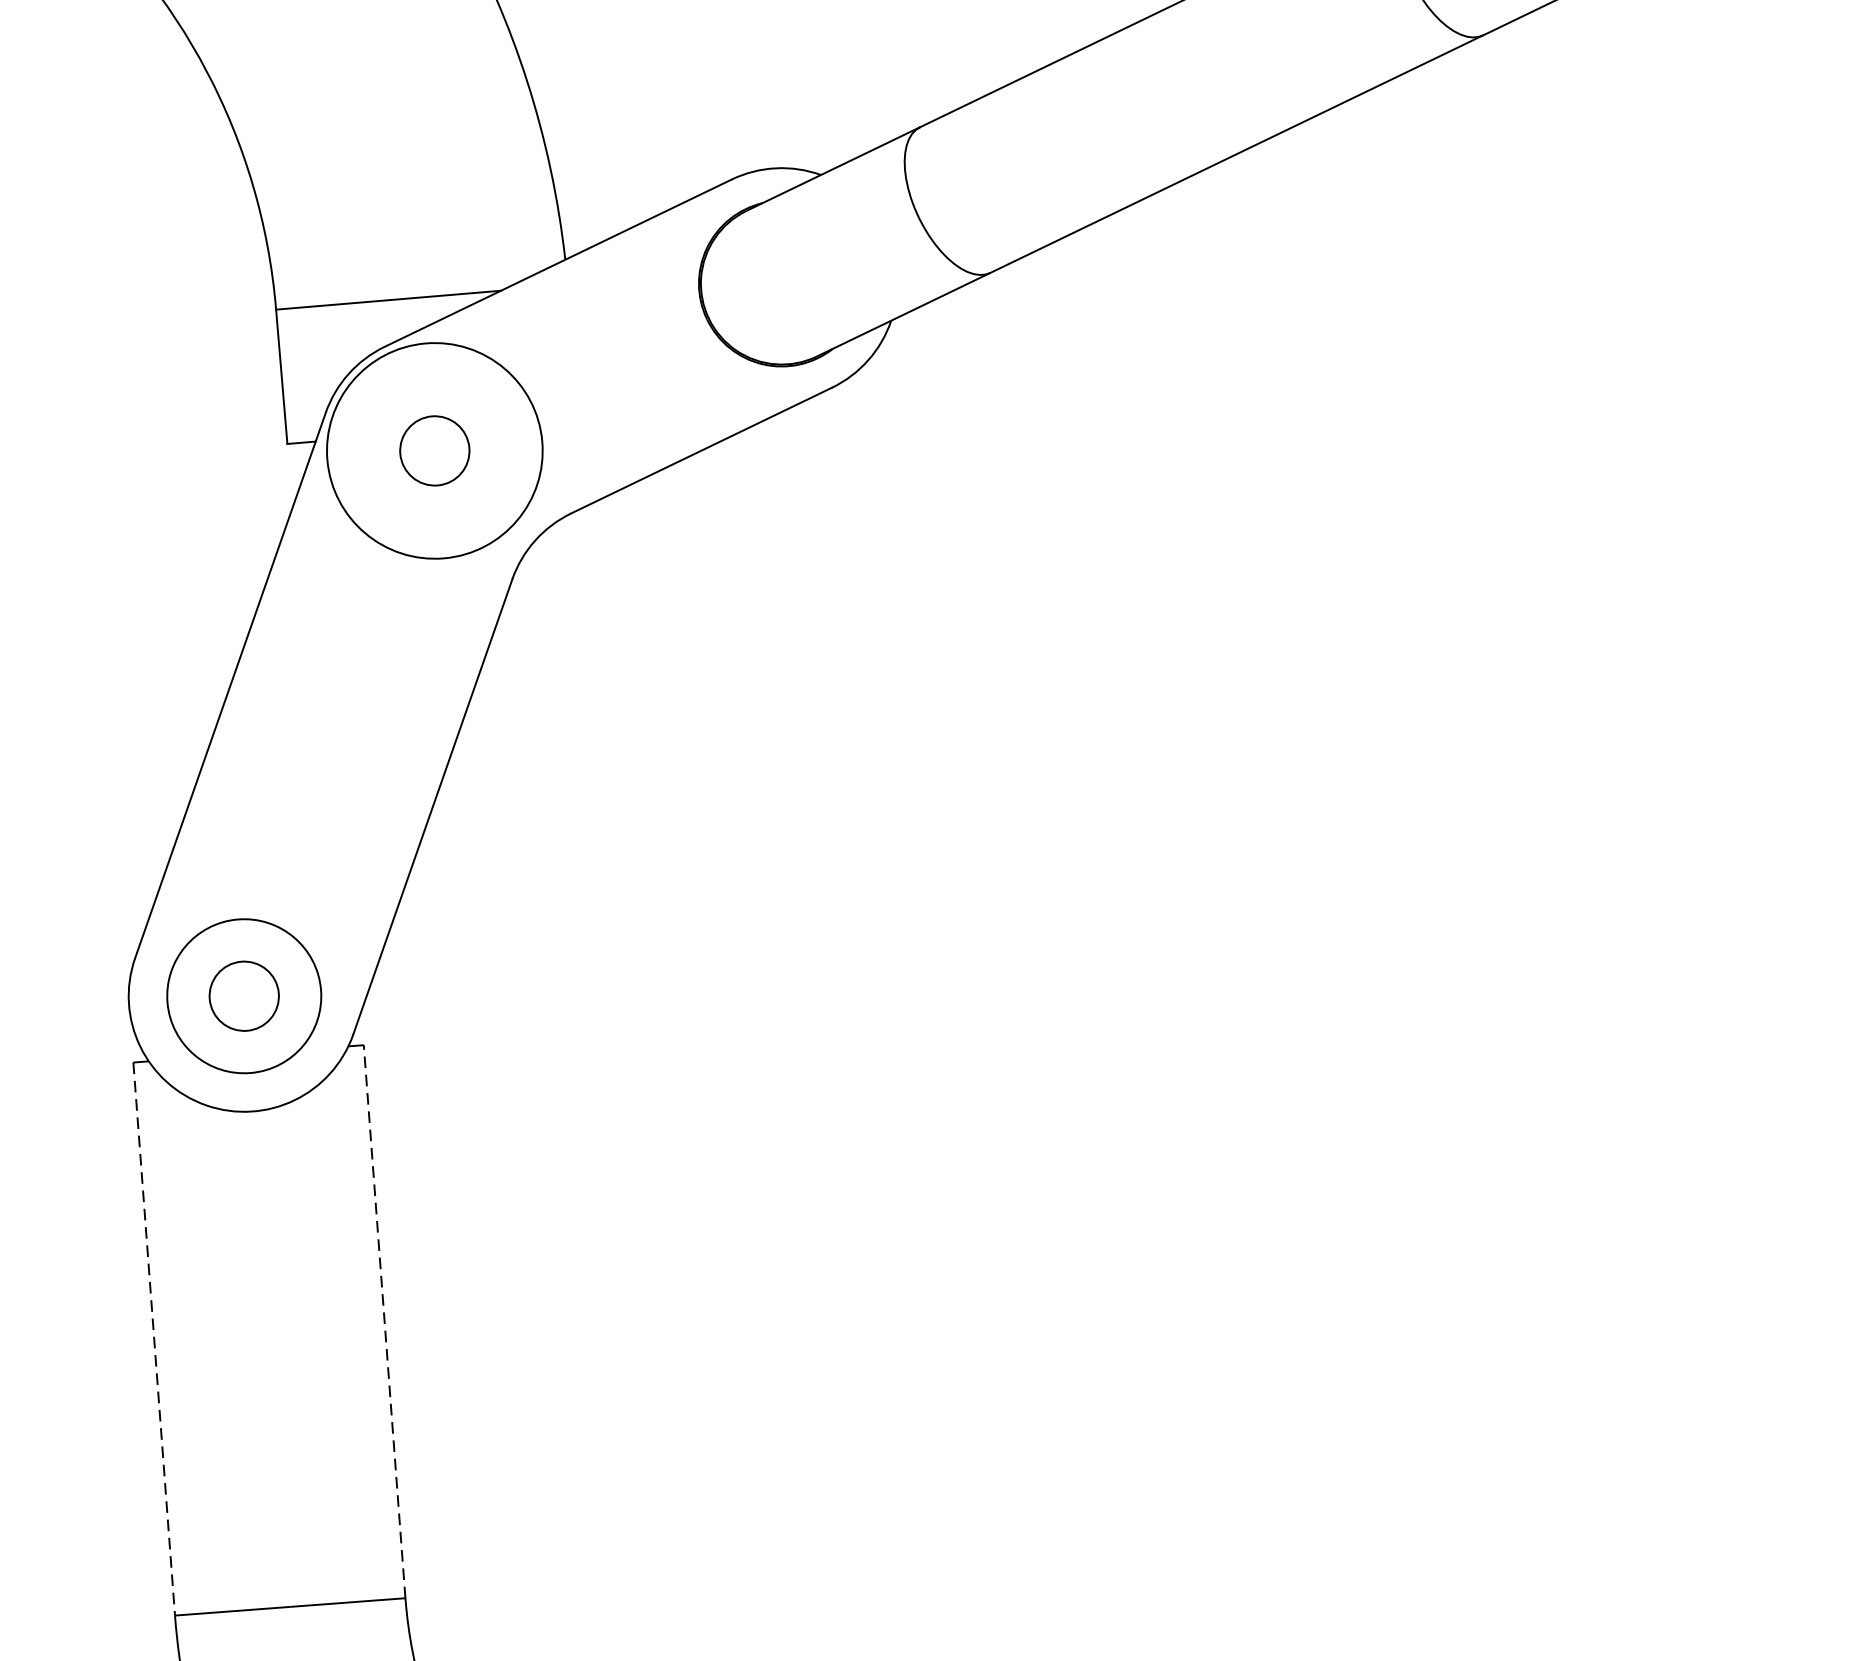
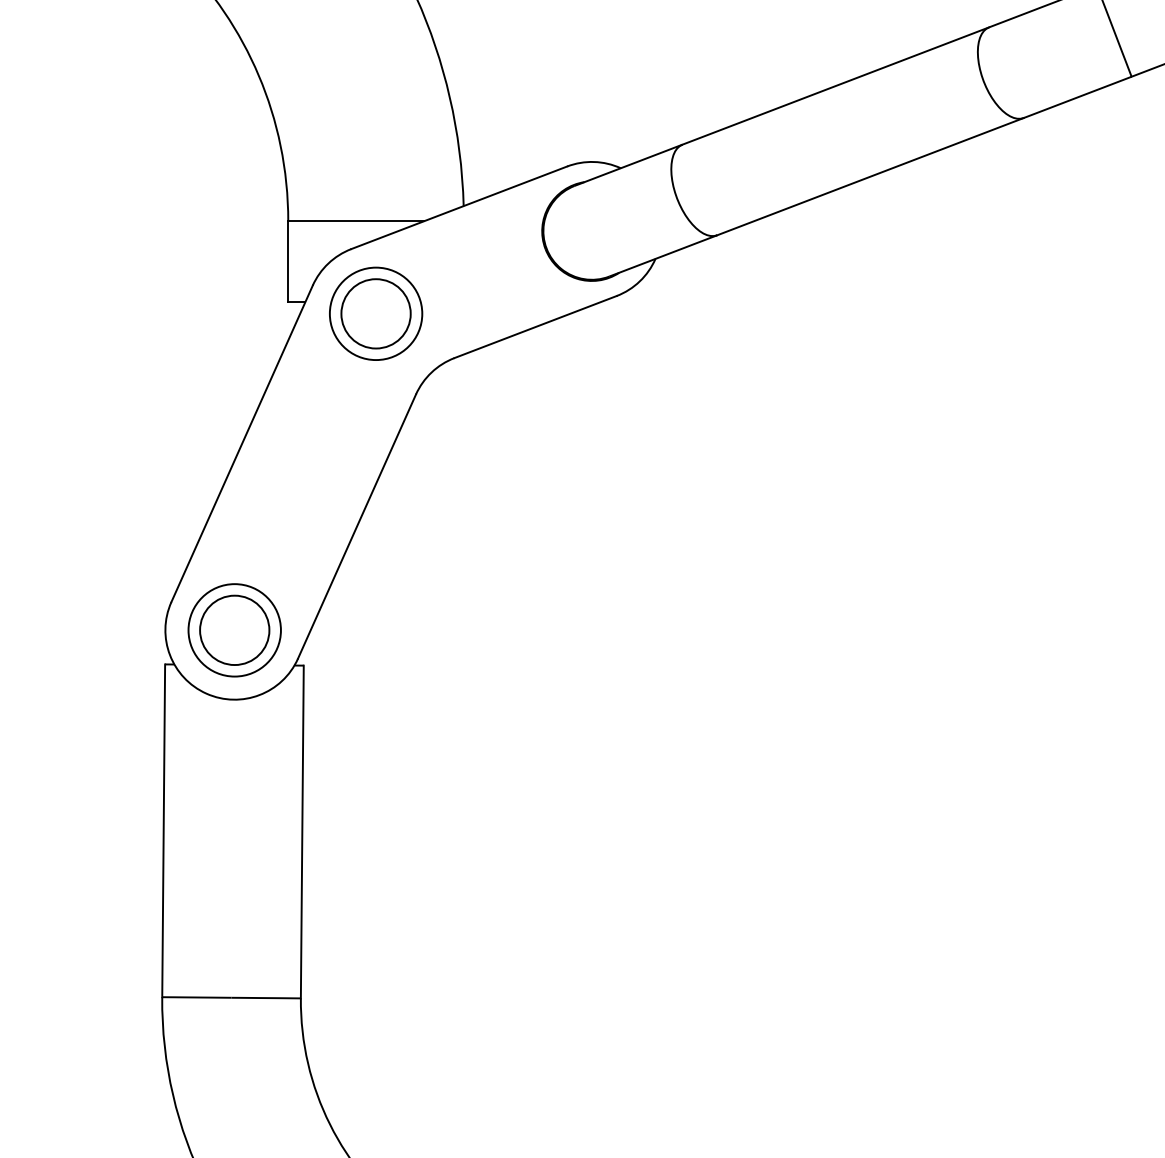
circle: (433, 450) -> (375, 313), size x0.71
circle: (433, 450) -> (375, 313), size x1.67
circle: (243, 996) -> (234, 630), size x1.67
line: (384, 1320) -> (302, 831), dashed -> solid
line: (153, 1340) -> (163, 831), dashed -> solid

